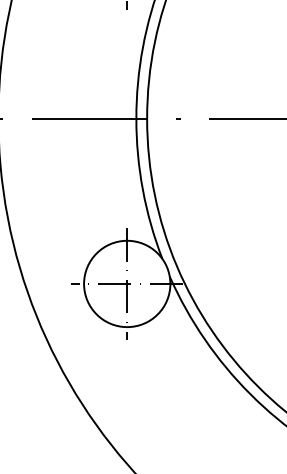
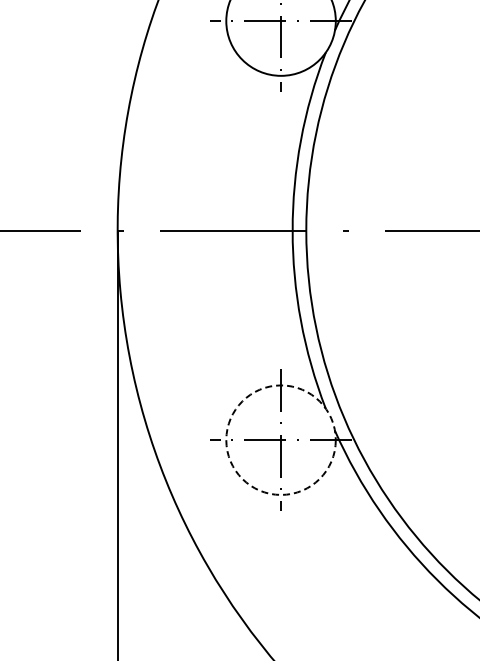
circle: (126, 283) -> (280, 439), solid -> dashed

